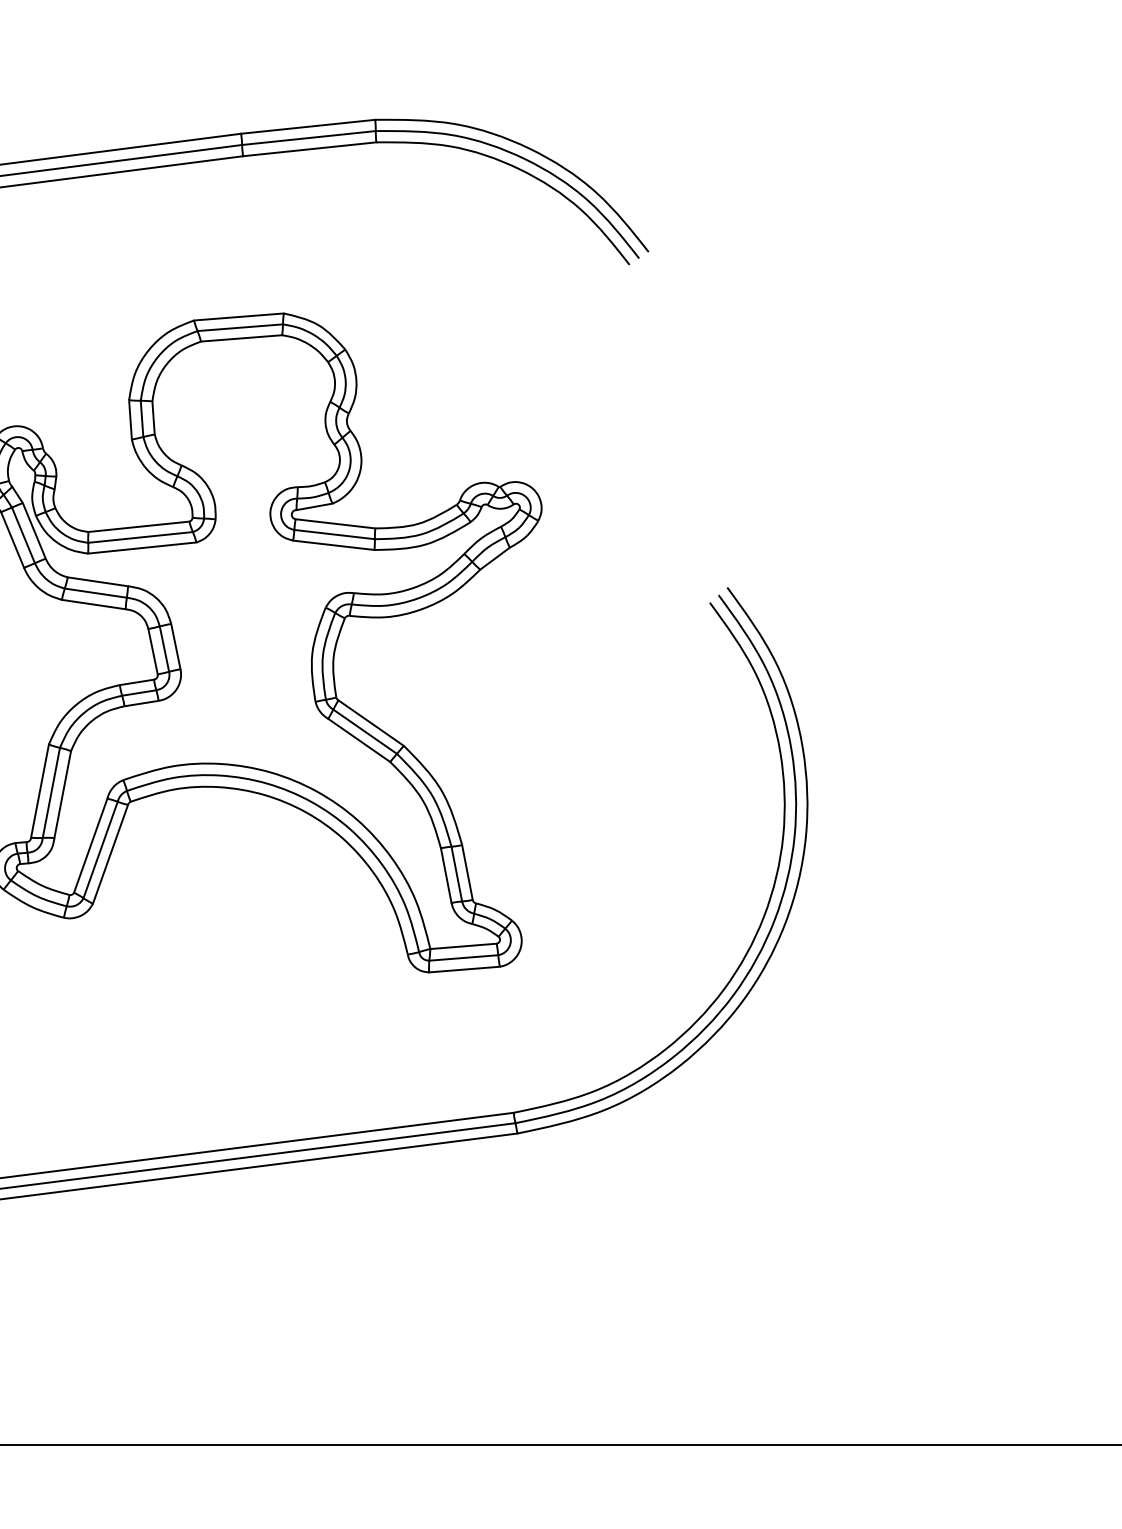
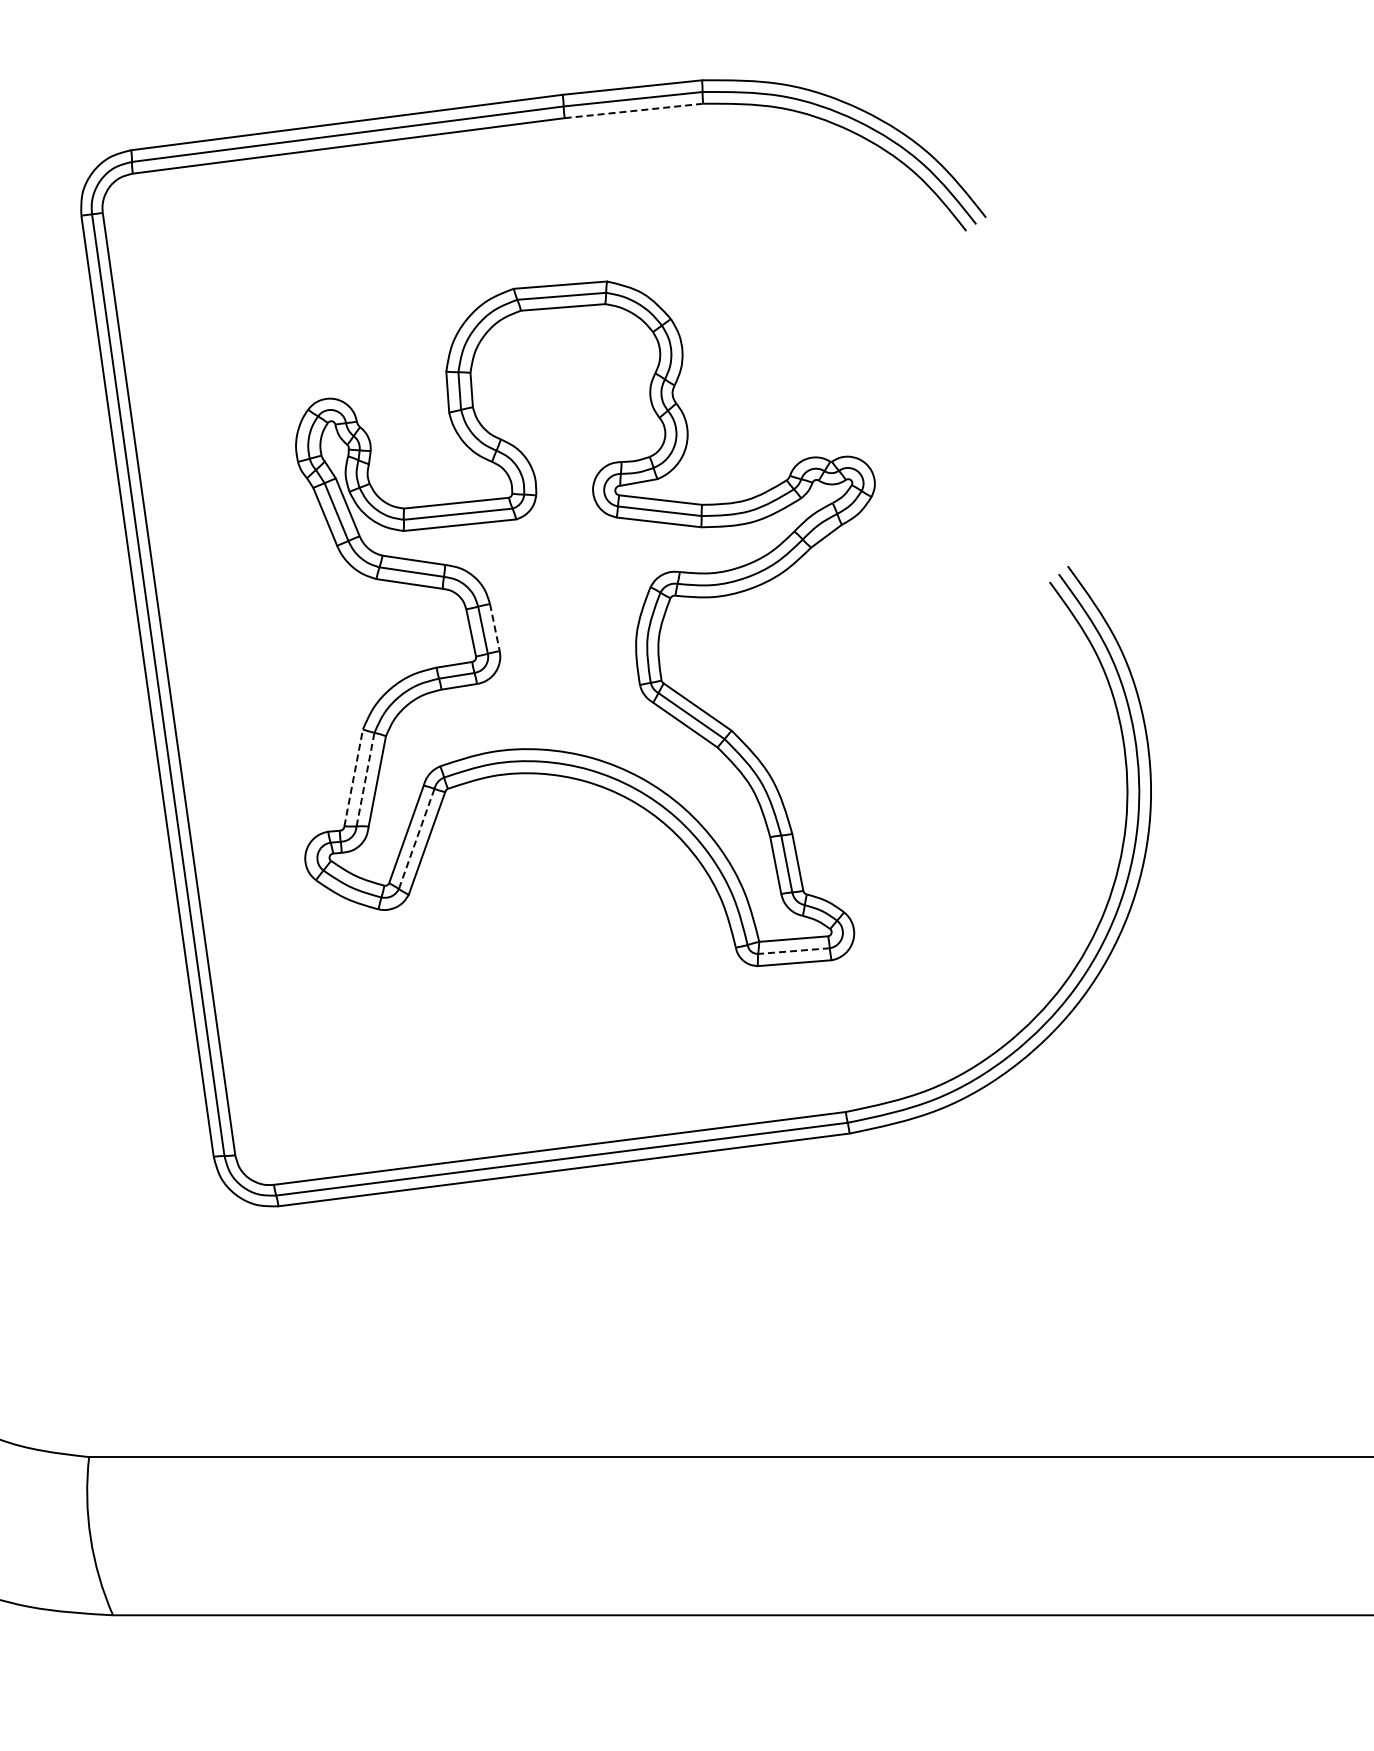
line: (309, 148) -> (633, 110), solid -> dashed
line: (175, 647) -> (494, 628), solid -> dashed
line: (39, 790) -> (353, 777), solid -> dashed
line: (51, 792) -> (365, 779), solid -> dashed
line: (100, 850) -> (416, 839), solid -> dashed
line: (464, 958) -> (794, 951), solid -> dashed

